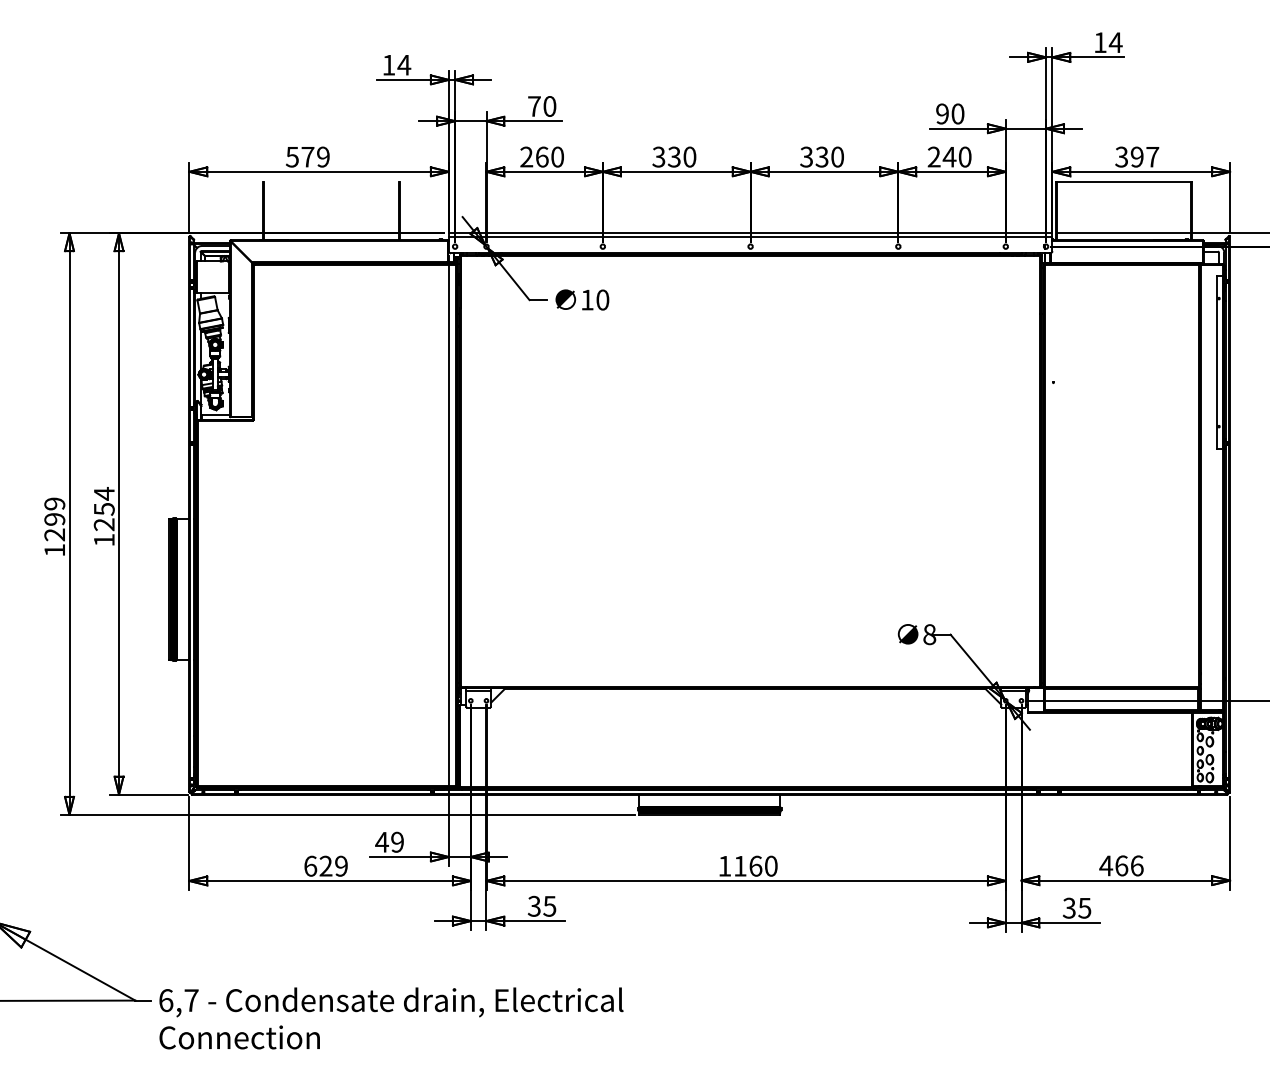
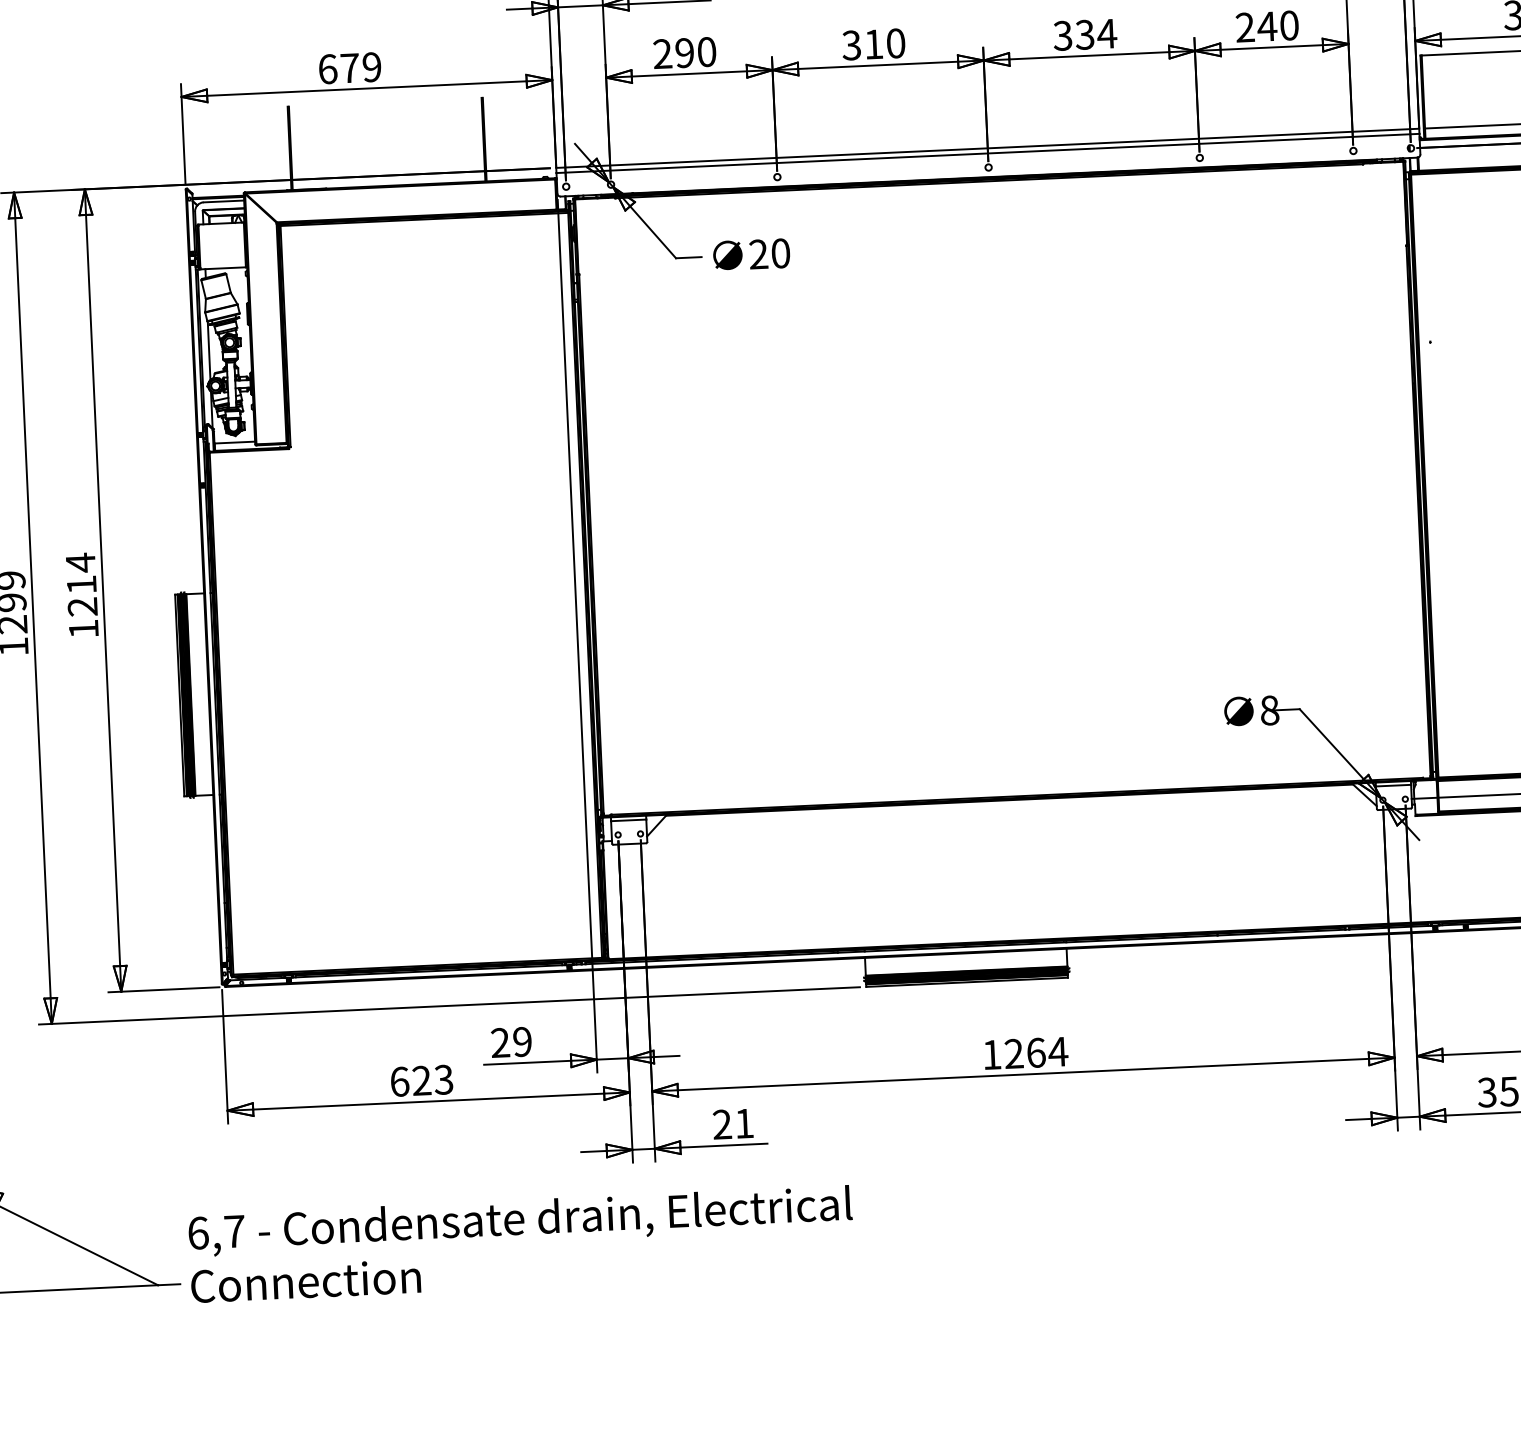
text: (292, 156) -> (327, 68), 579 -> 679
text: (541, 156) -> (683, 52), 260 -> 290
text: (673, 156) -> (872, 43), 330 -> 310
text: (837, 156) -> (1106, 33), 330 -> 334
text: (587, 299) -> (758, 253), 10 -> 20
text: (104, 509) -> (82, 585), 1254 -> 1214
text: (381, 841) -> (499, 1041), 49 -> 29
text: (756, 865) -> (1037, 1051), 1160 -> 1264
text: (341, 866) -> (444, 1080), 629 -> 623
text: (541, 906) -> (732, 1124), 35 -> 21
text: (391, 1018) -> (521, 1244), moved

